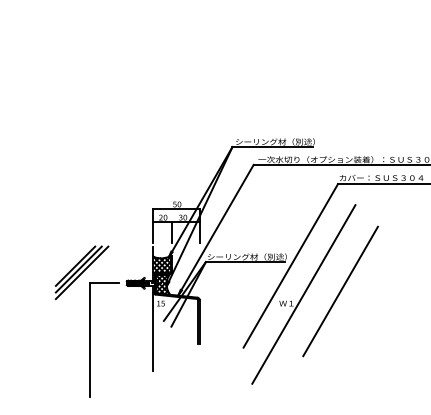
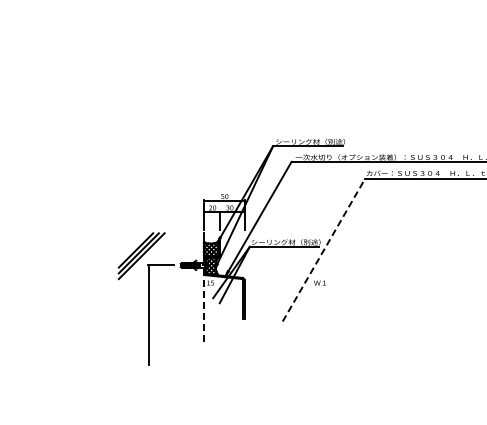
line: (291, 266) -> (324, 250), solid -> dashed
line: (340, 291) -> (367, 272), removed
line: (303, 294) -> (335, 275), removed
line: (152, 328) -> (203, 304), solid -> dashed

